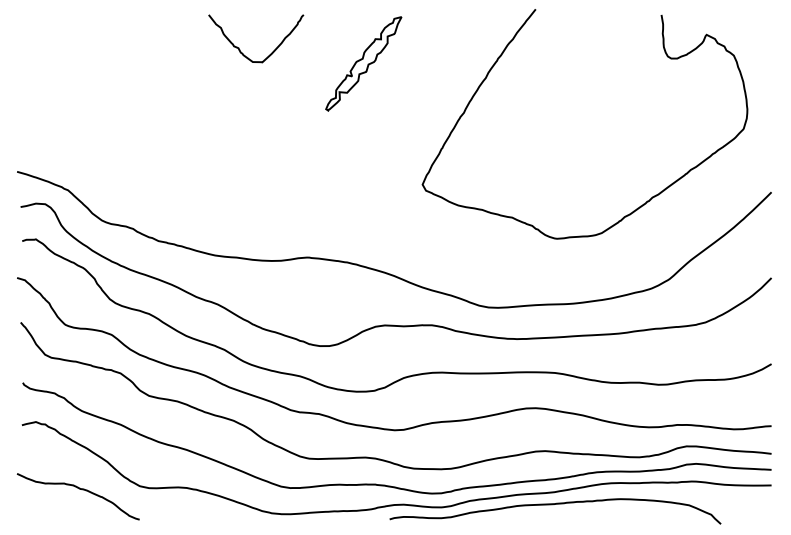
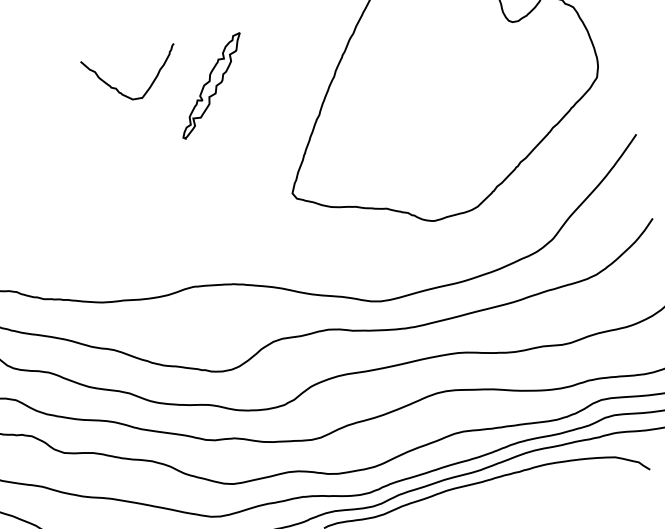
curve: (239, 47) -> (116, 87), moved

